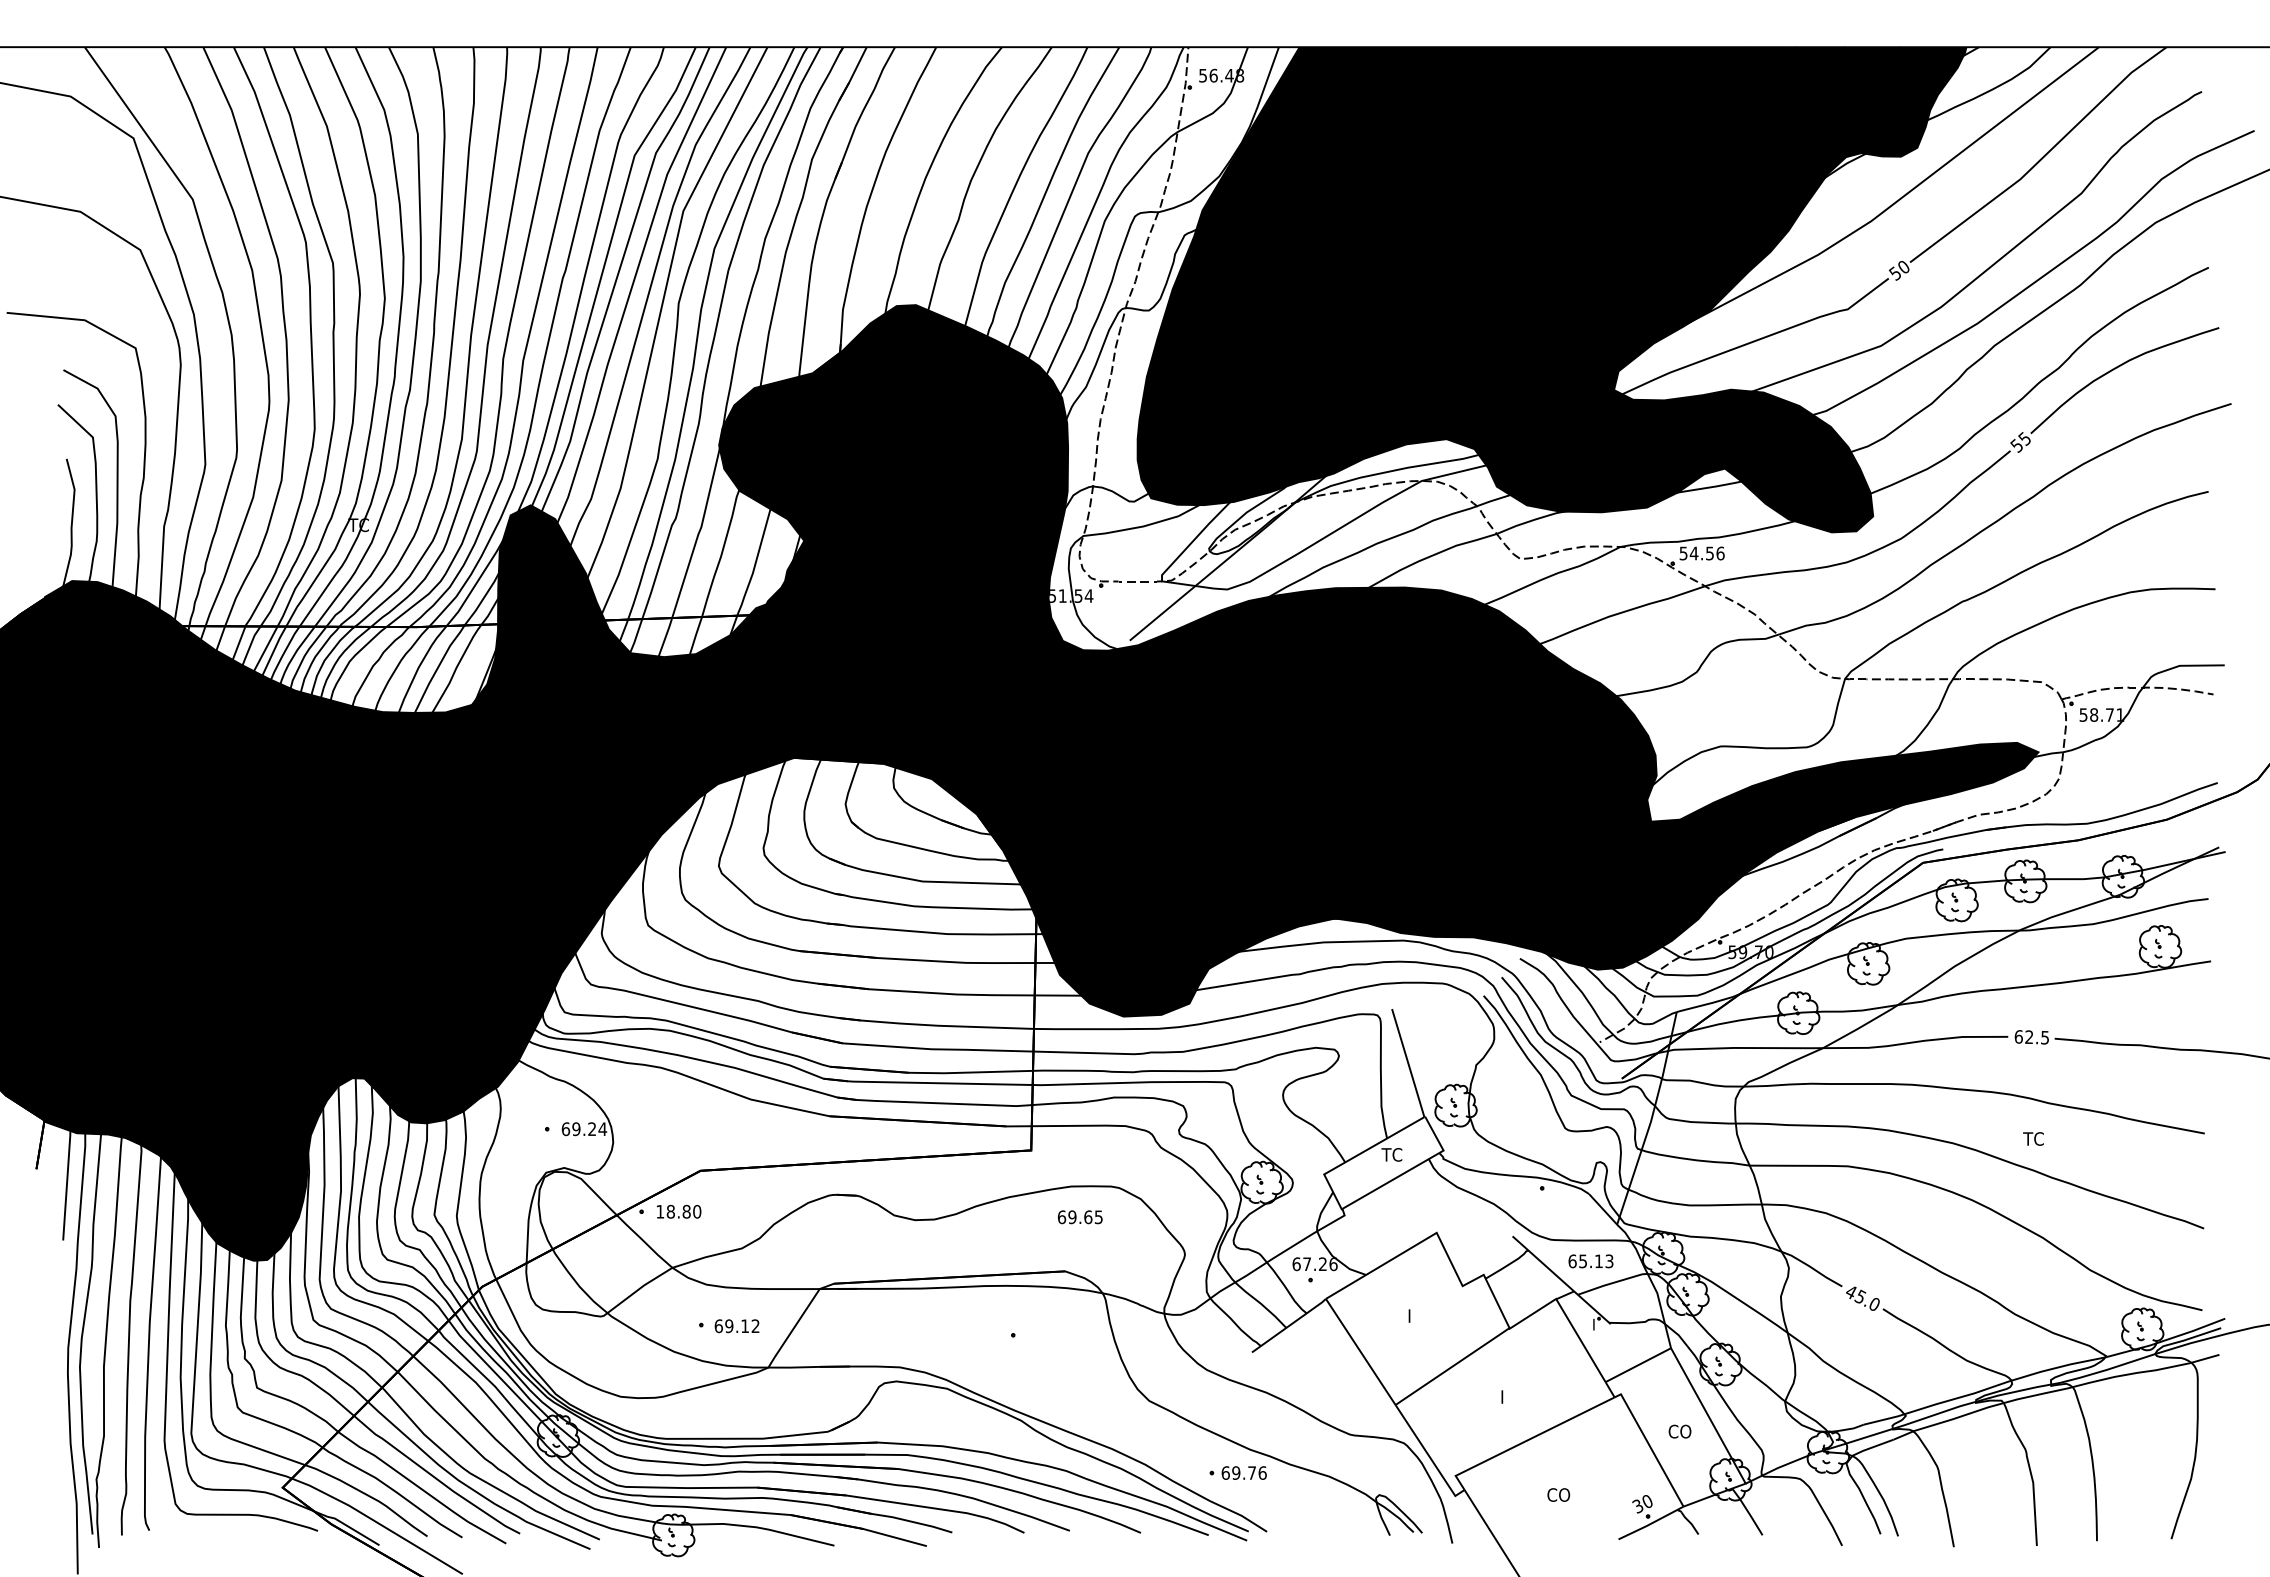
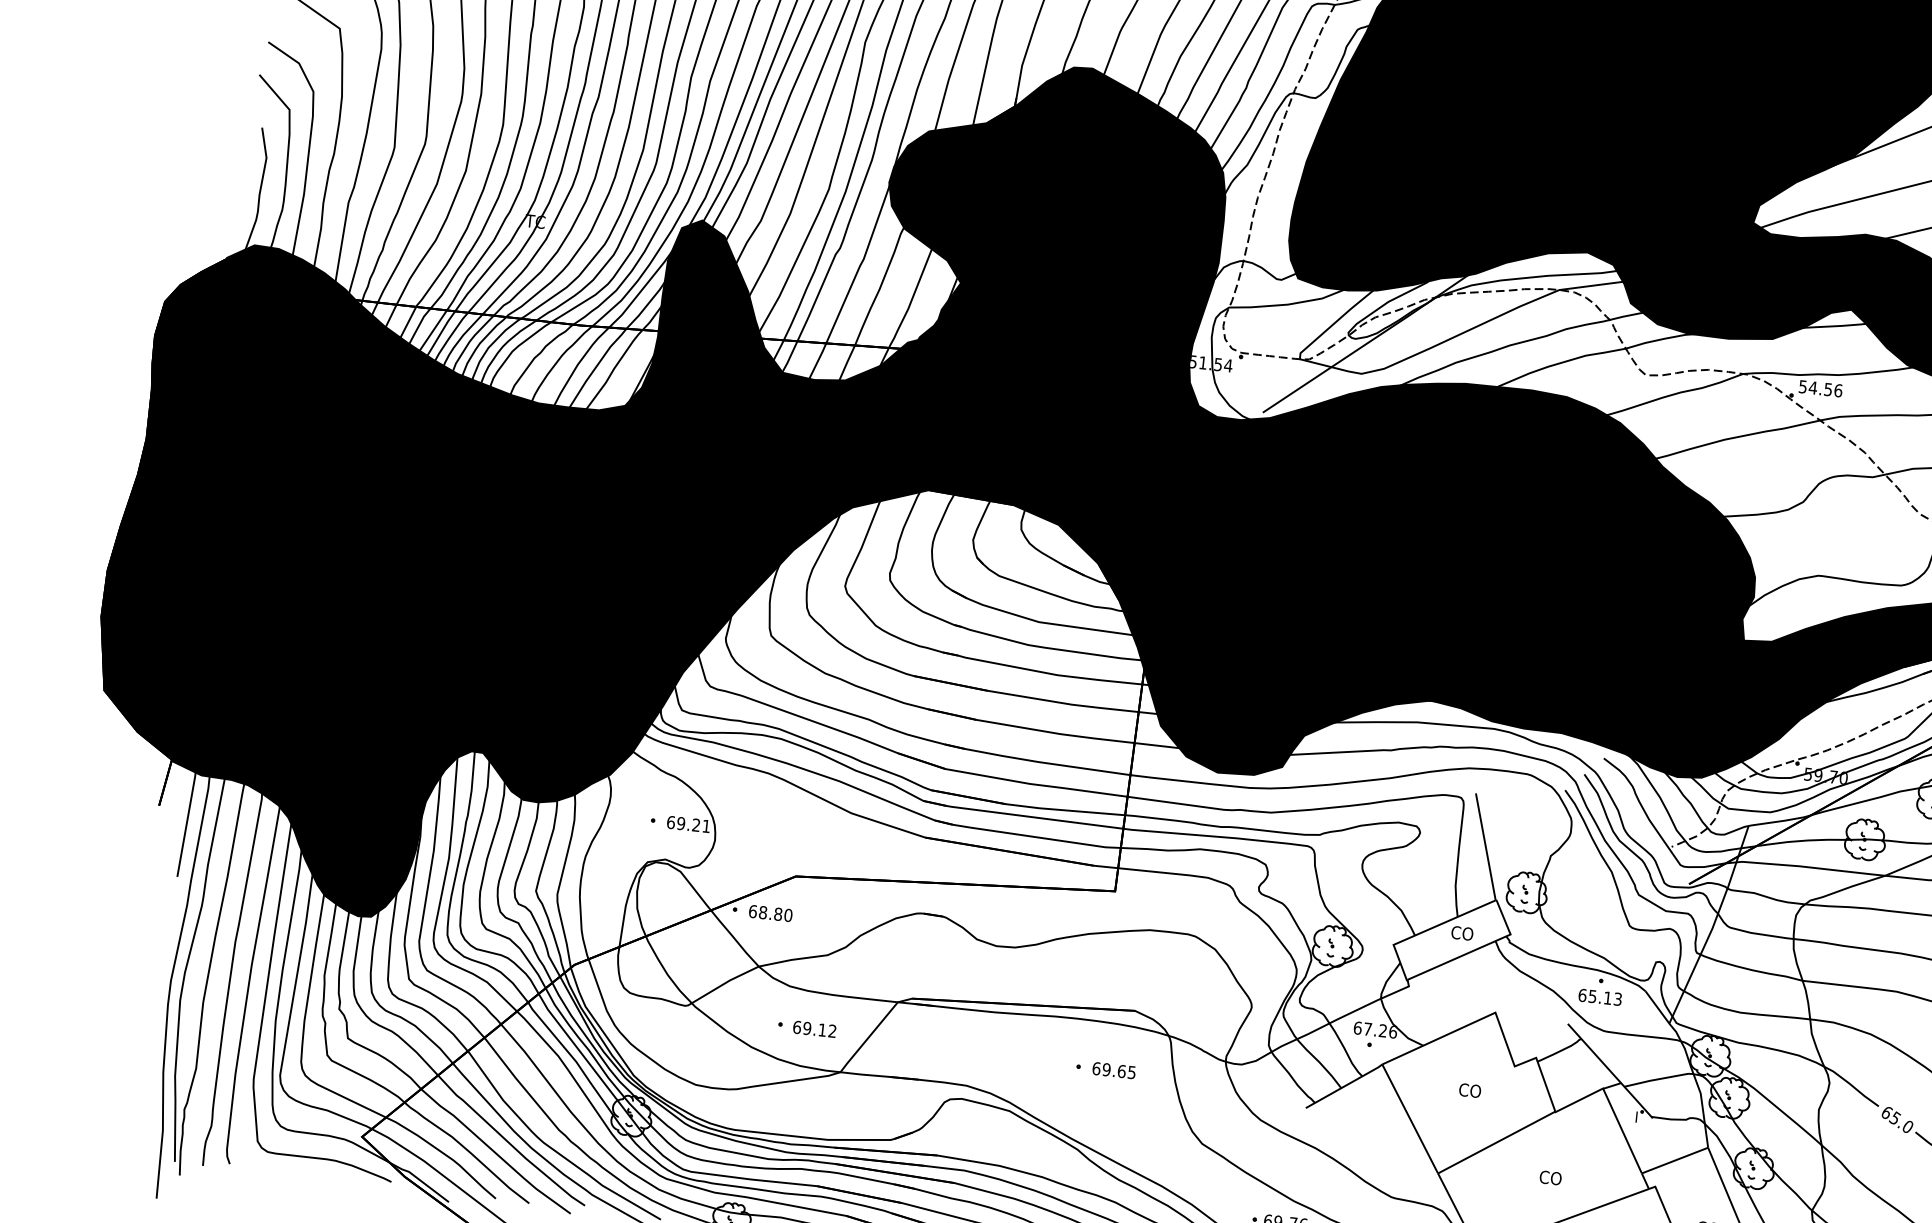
text: (602, 1128) -> (706, 825), 69.24 -> 69.21
text: (1393, 1154) -> (1462, 933), TC -> CO
text: (660, 1211) -> (753, 911), 18.80 -> 68.80
text: (1079, 1217) -> (1113, 1070), moved
text: (1590, 1261) -> (1599, 997), moved
text: (1851, 1292) -> (1887, 1113), 45.0 -> 65.0
text: (1419, 1315) -> (1470, 1090), I -> CO
text: (1511, 1396) -> (1550, 1177), I -> CO

